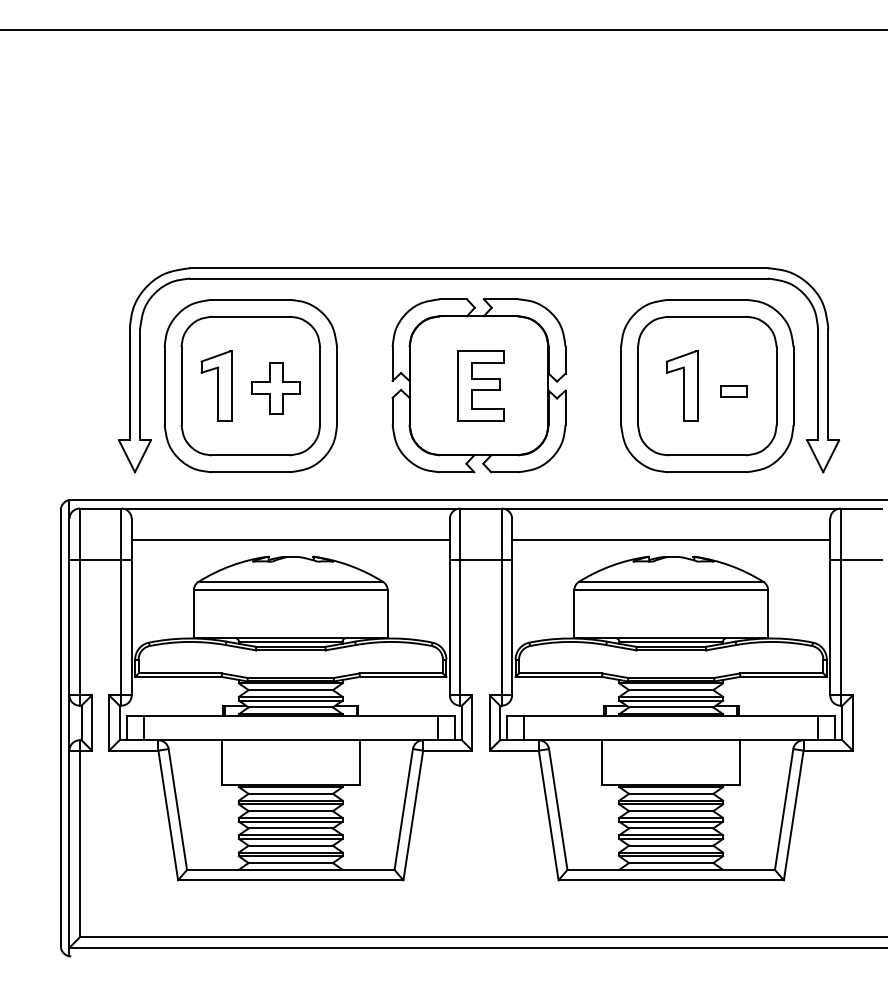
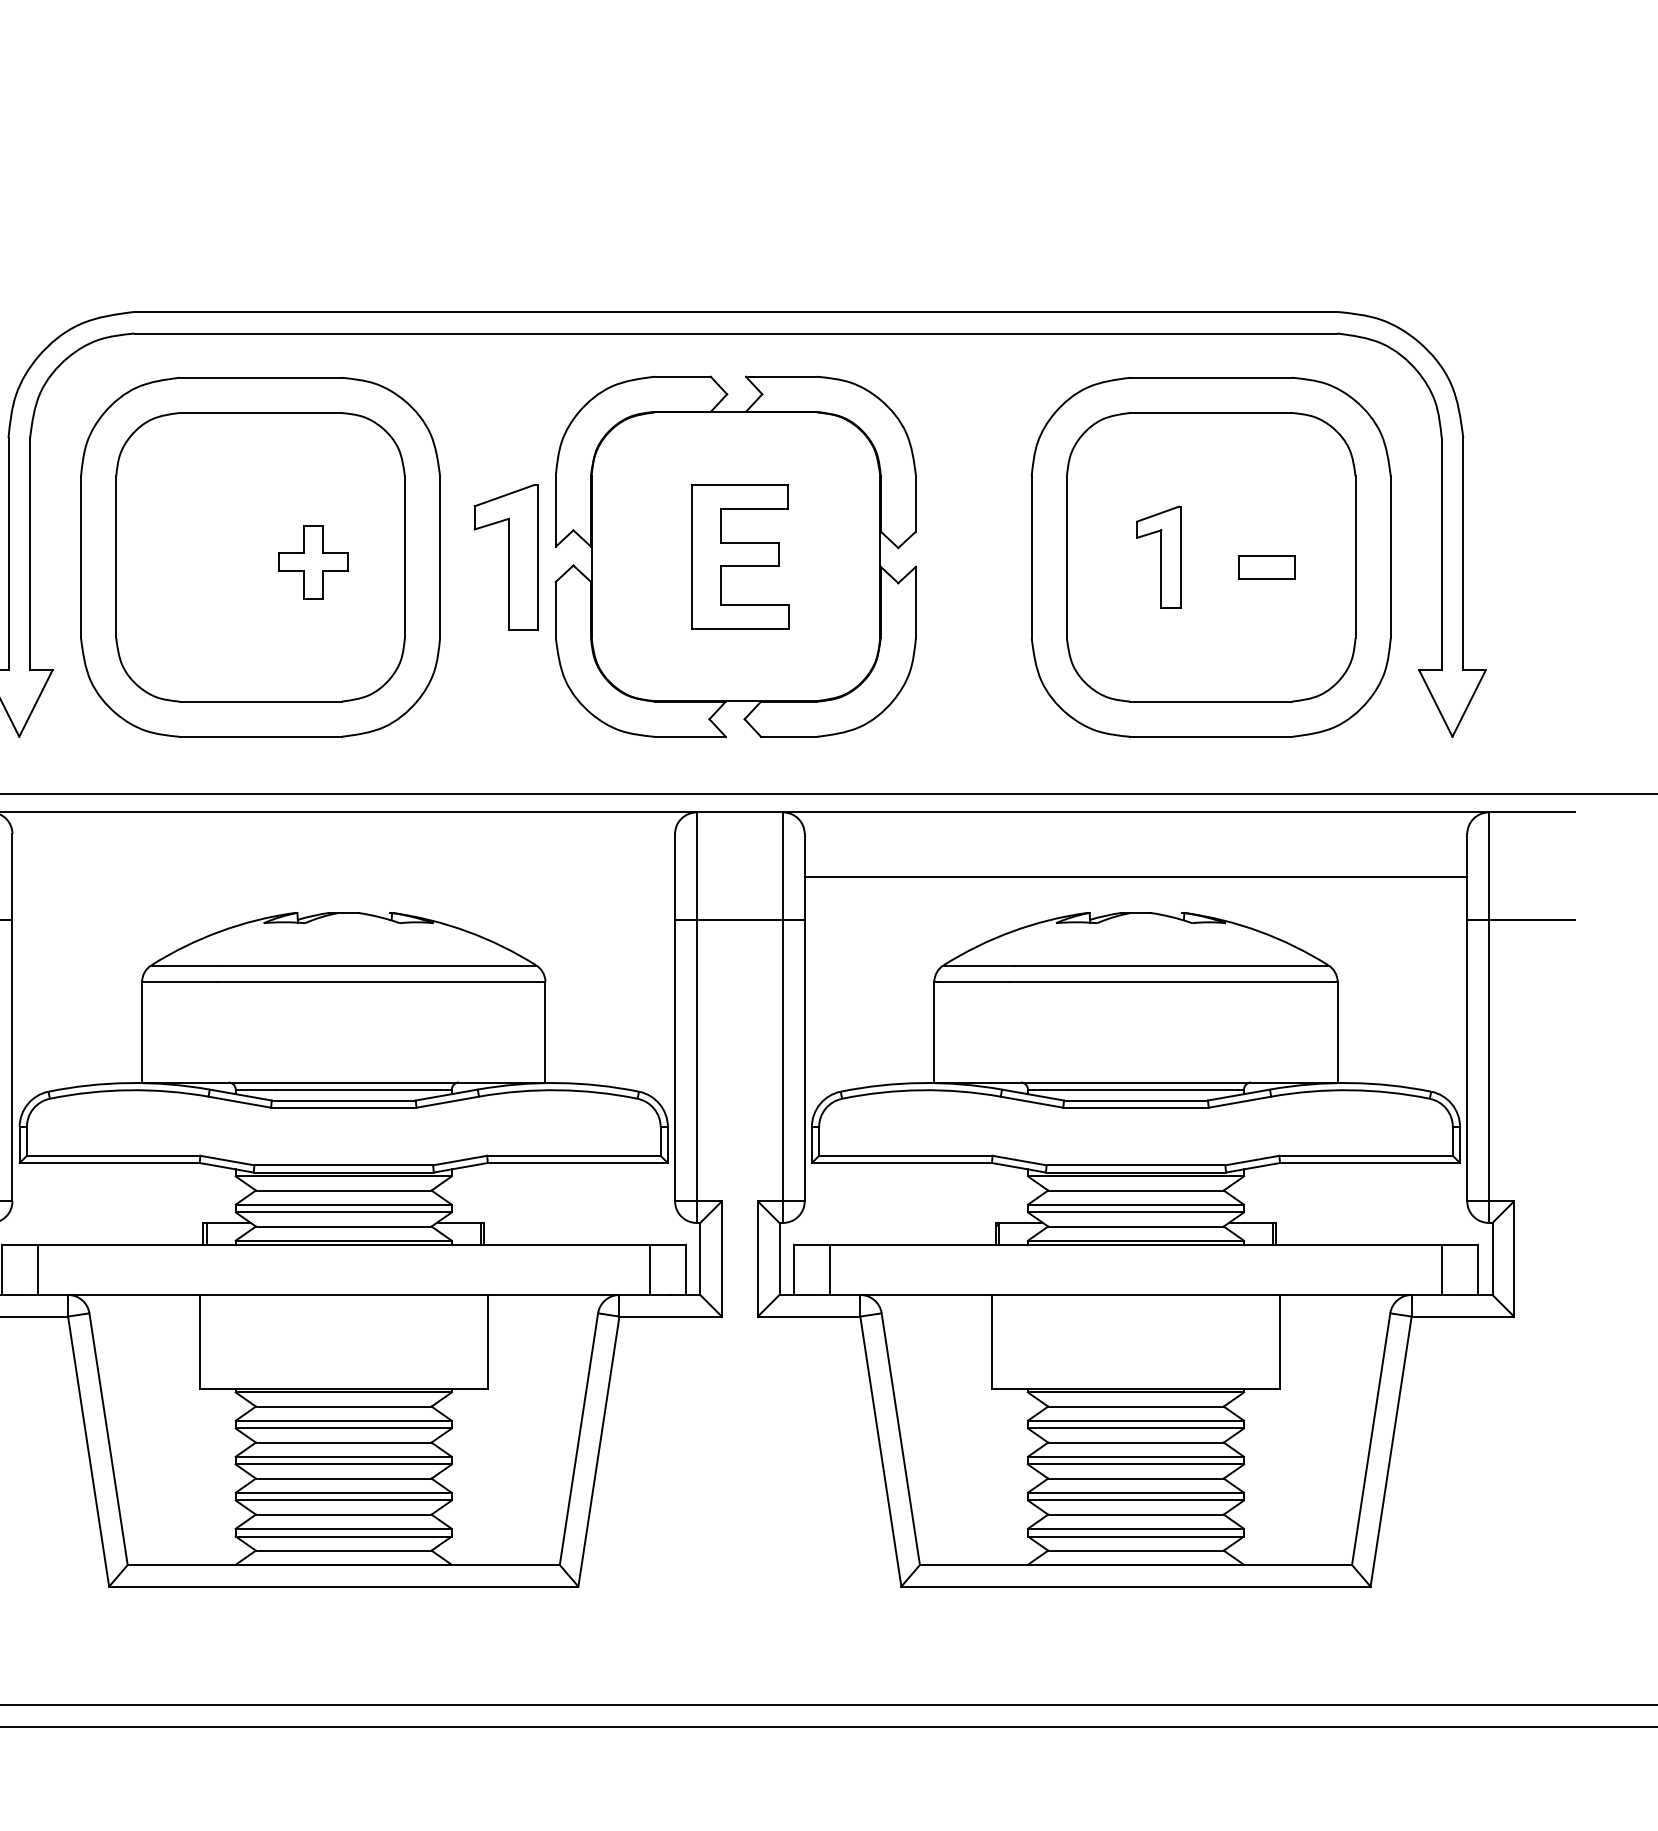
part: (216, 385) -> (505, 556), moved
part: (682, 385) -> (1159, 556), size x0.7
part: (275, 388) -> (311, 562), size x0.7
line: (290, 539) -> (343, 876), removed

